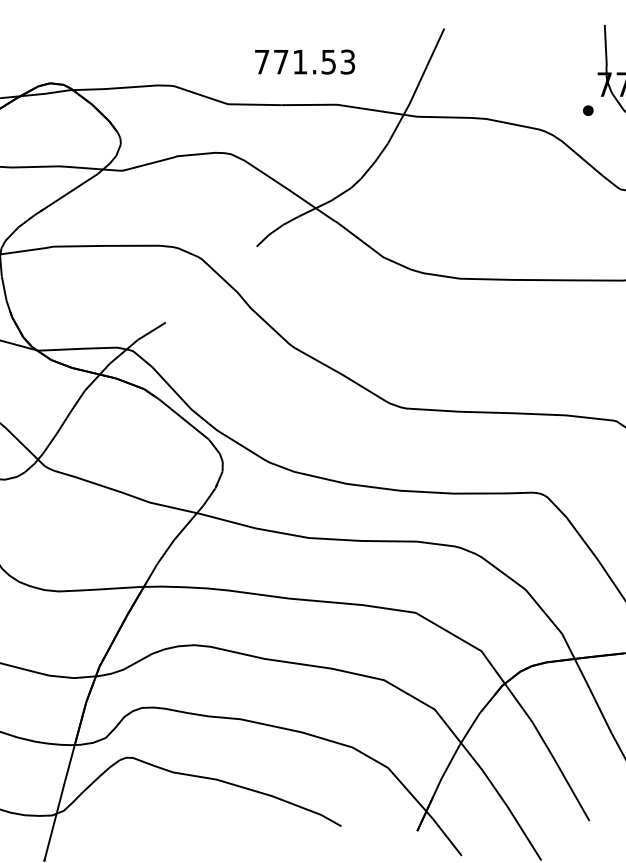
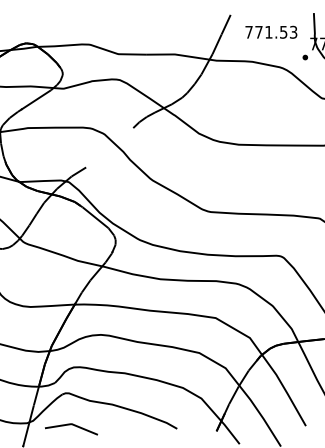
text: (305, 60) -> (271, 31), moved
line: (137, 819) -> (71, 425), added

